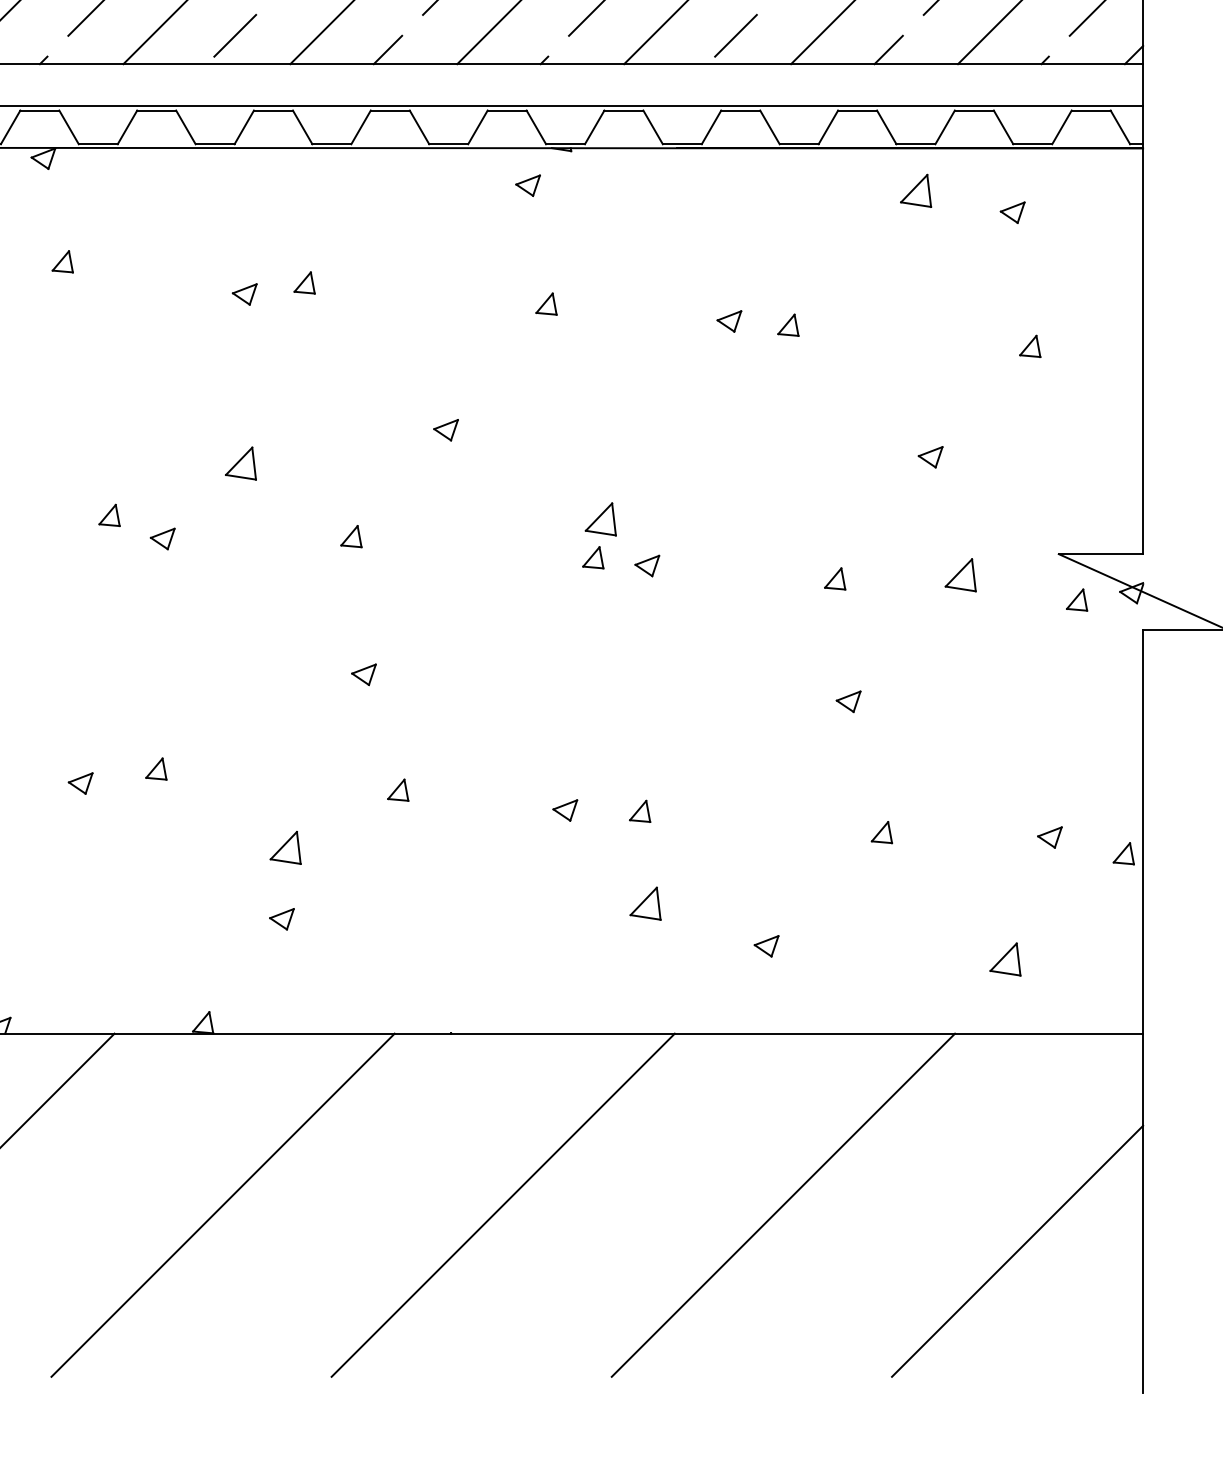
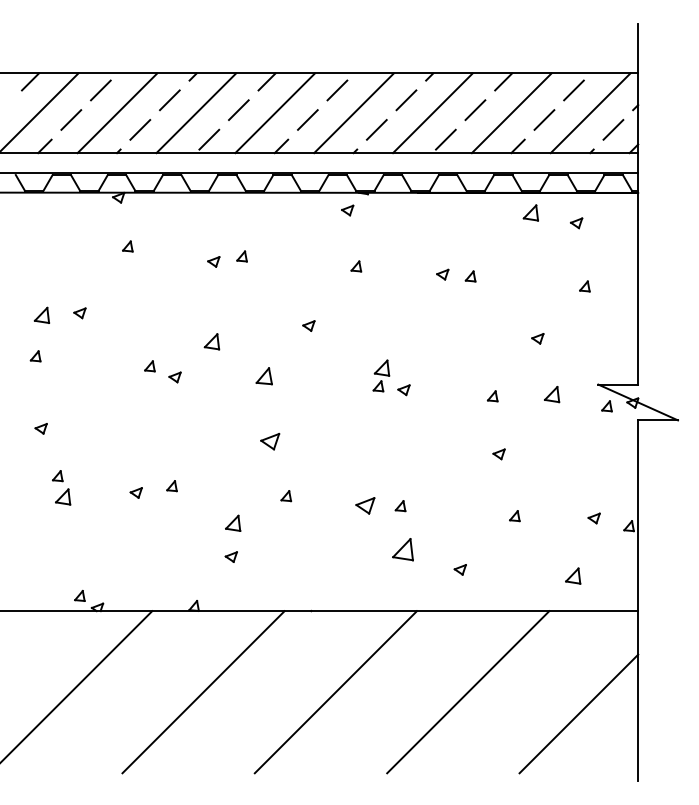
part: (349, 536) -> (263, 376), size x1.6
part: (362, 674) -> (269, 441), size x1.6
part: (563, 810) -> (364, 505), size x1.6
part: (646, 903) -> (403, 549), size x1.4

